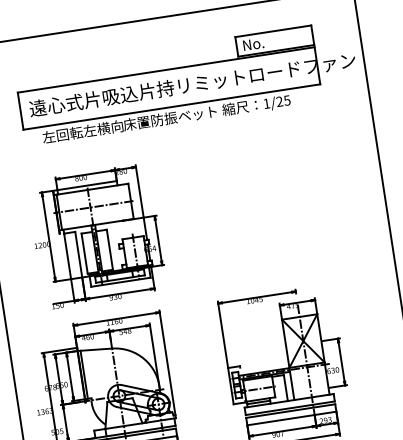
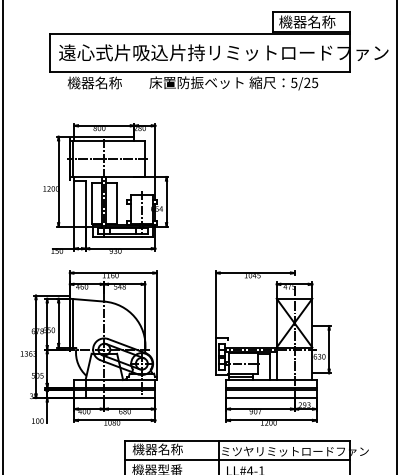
text: (270, 40) -> (307, 21), No. -> 機器名称
text: (266, 103) -> (294, 82), 1/25 -> 5/25
text: (82, 131) -> (107, 82), 左回転左横向 -> 機器名称

